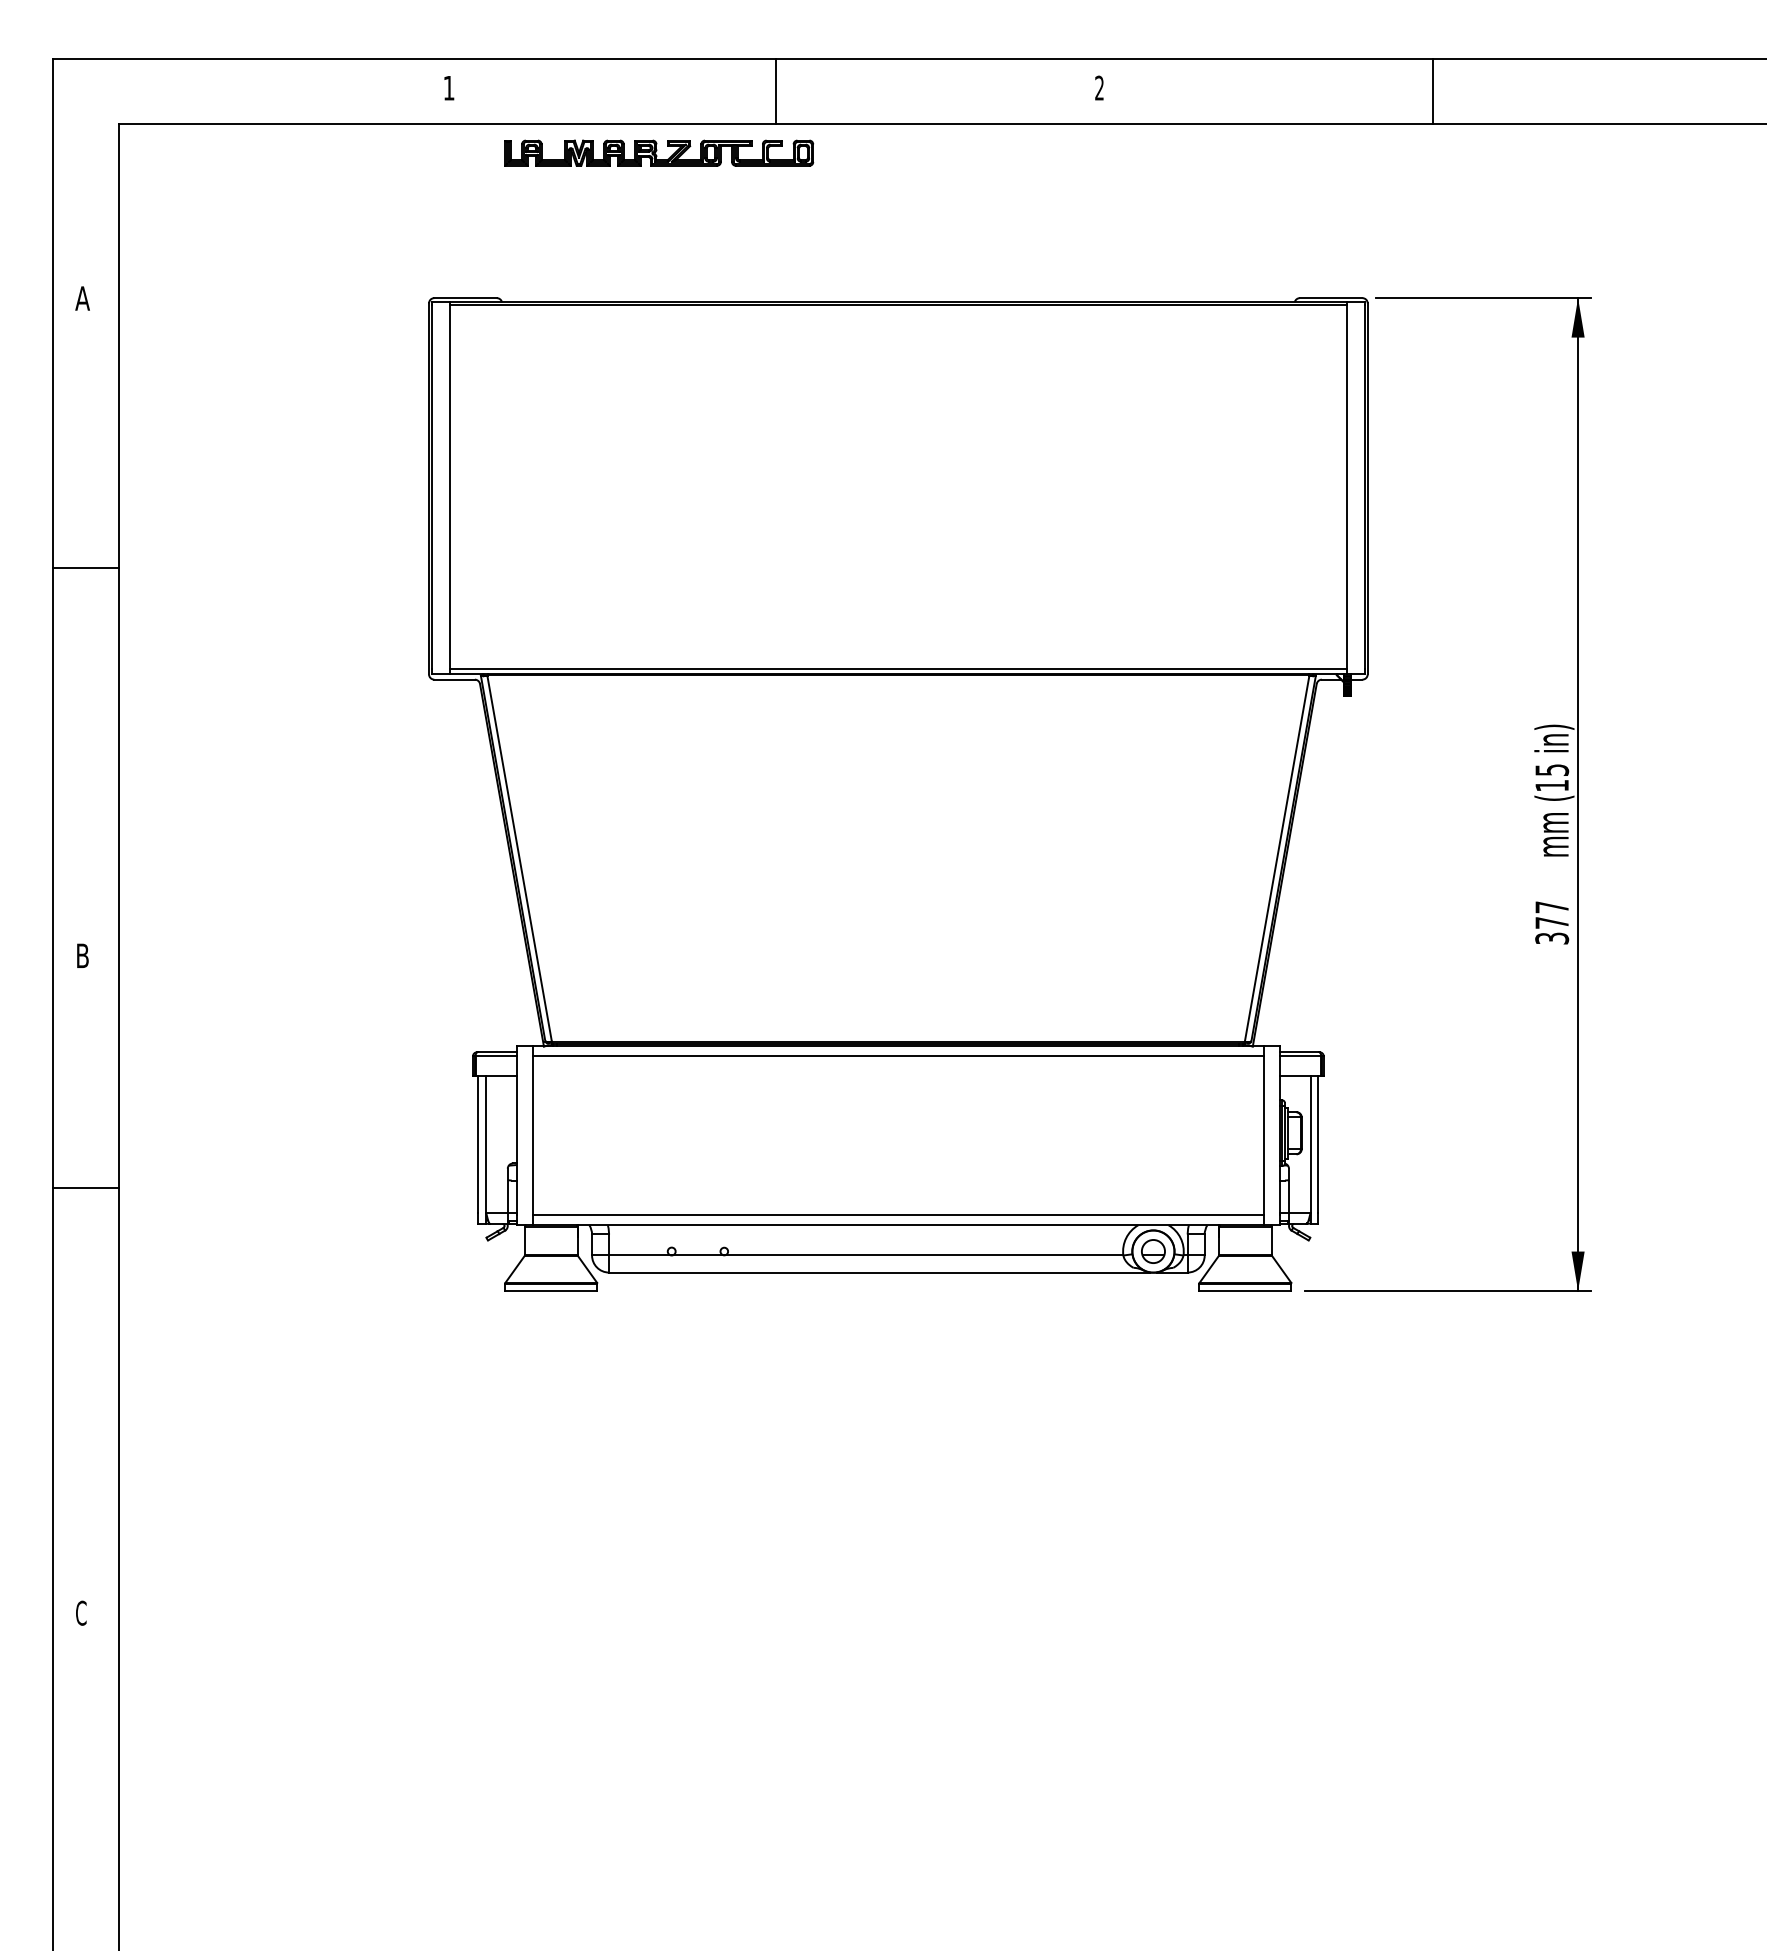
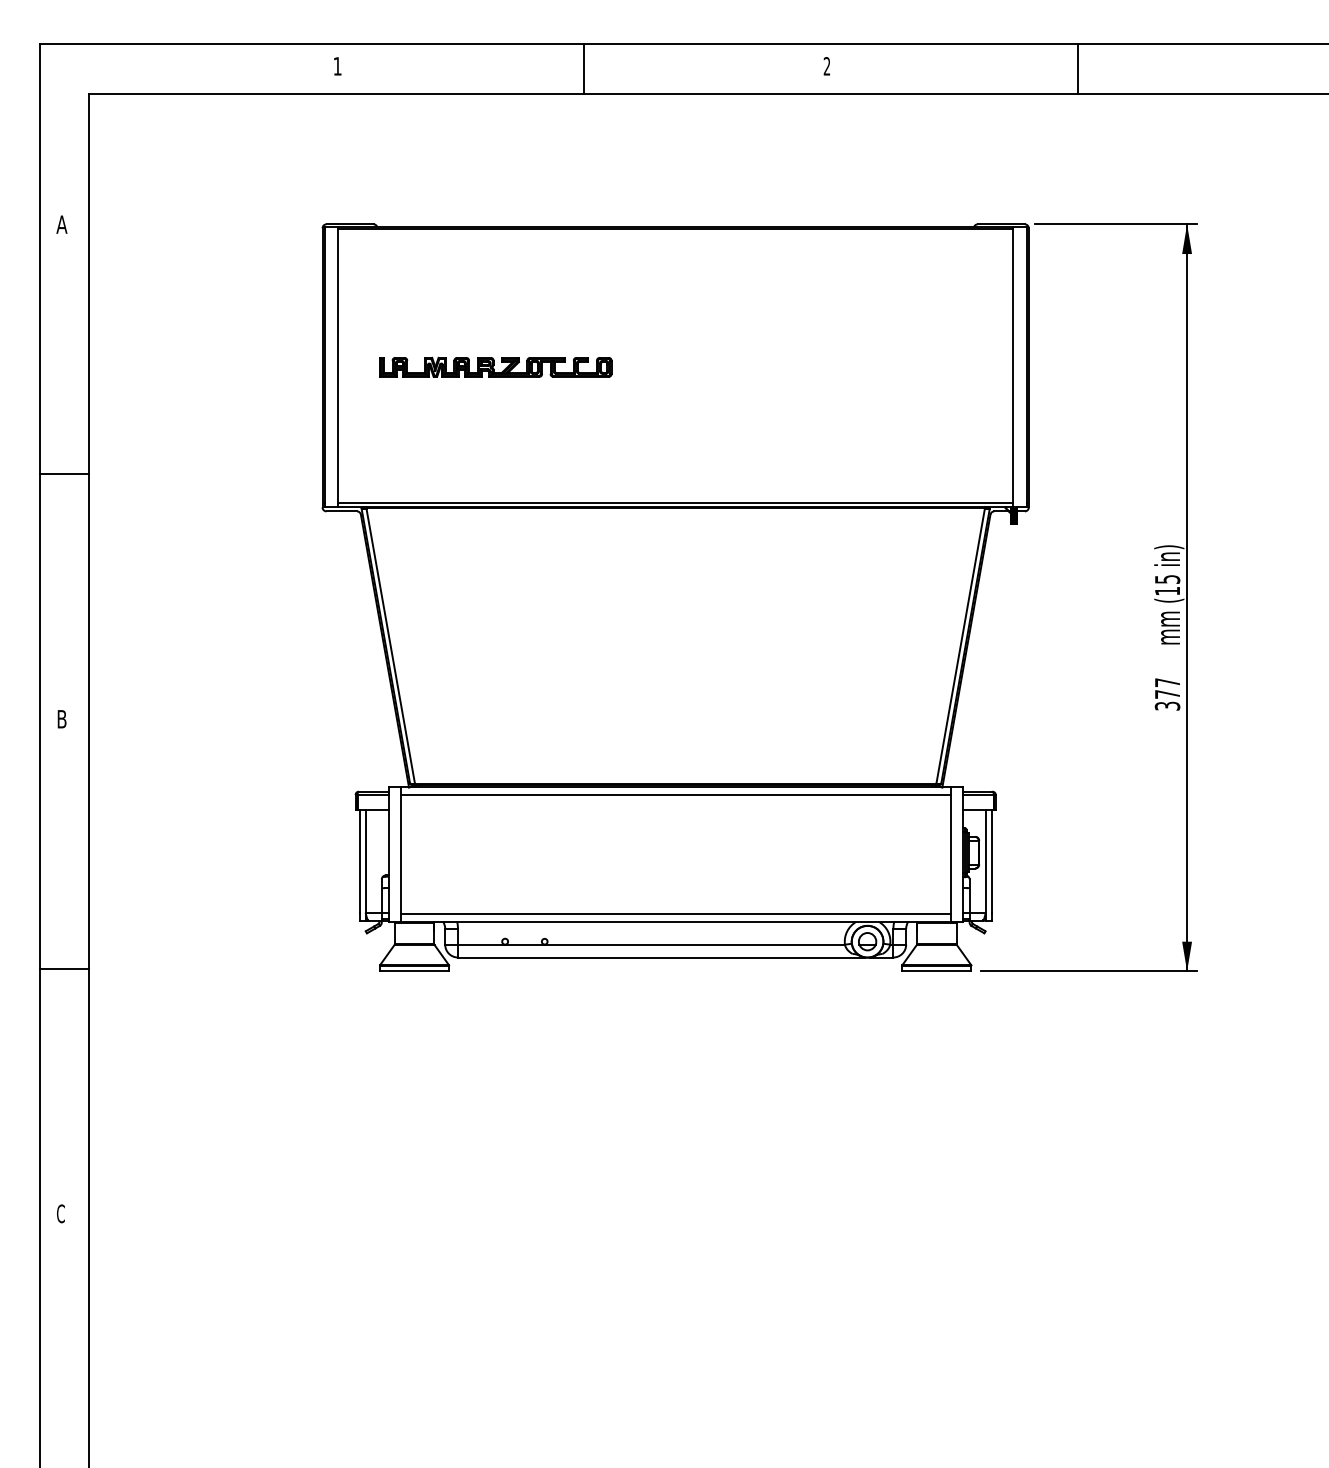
part: (659, 152) -> (495, 366), moved
line: (85, 568) -> (64, 474), moved
line: (85, 1187) -> (64, 968), moved

